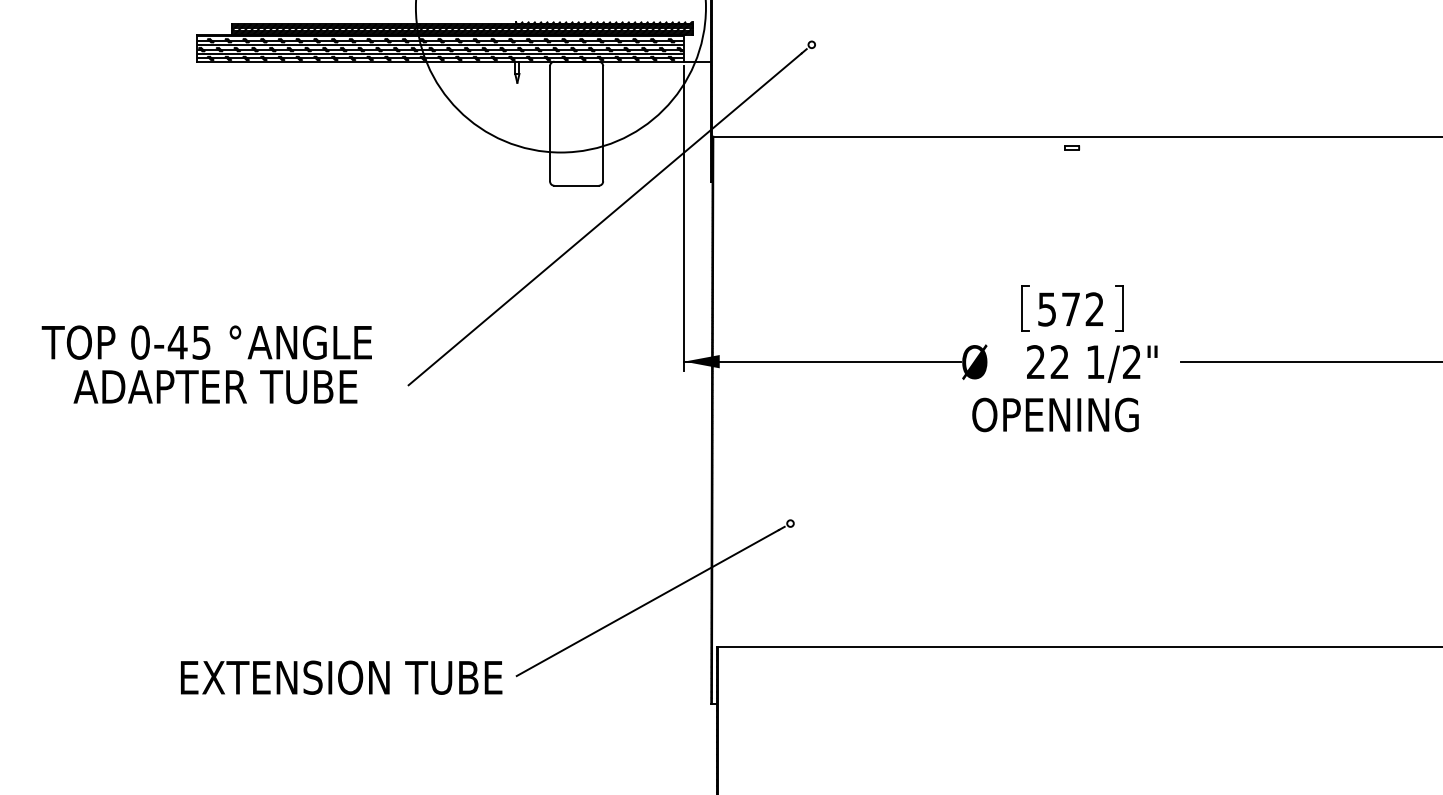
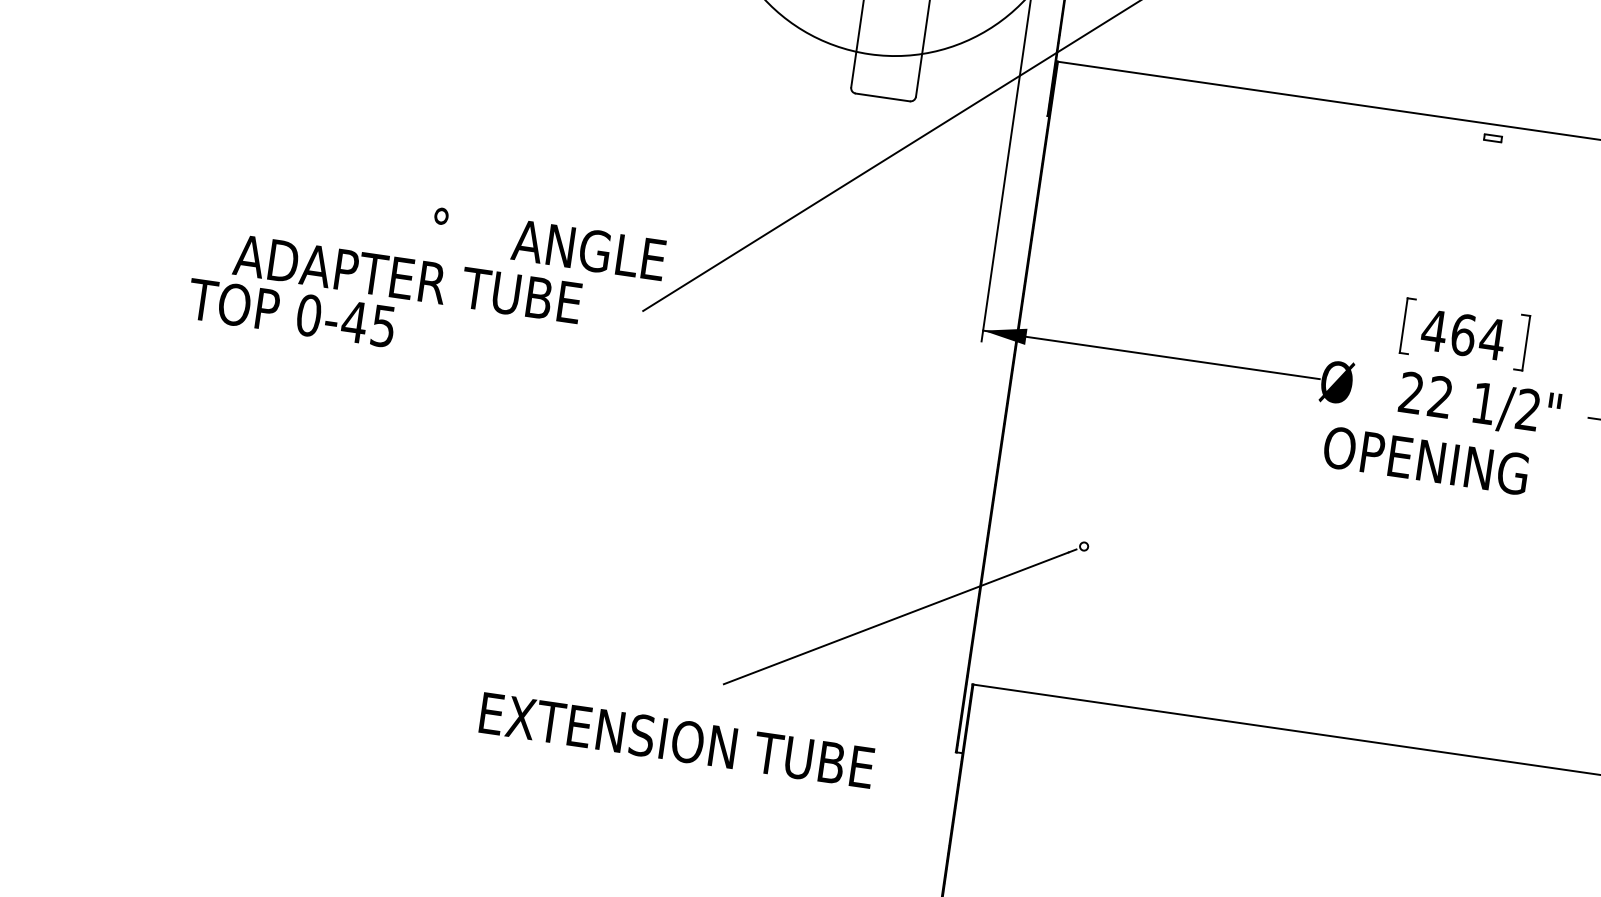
text: (1070, 309) -> (1462, 334), 572 -> 464
text: (125, 342) -> (290, 312), moved
text: (309, 342) -> (588, 249), moved
text: (341, 677) -> (676, 740), moved

